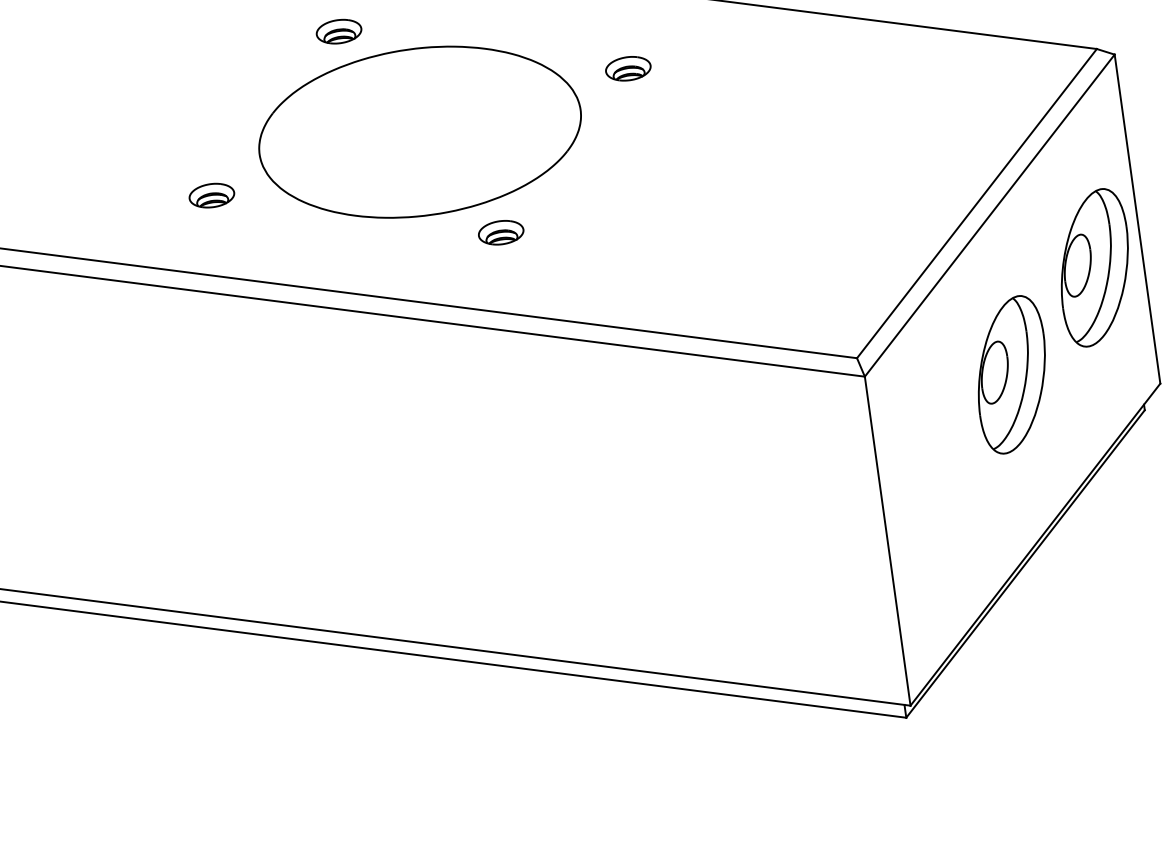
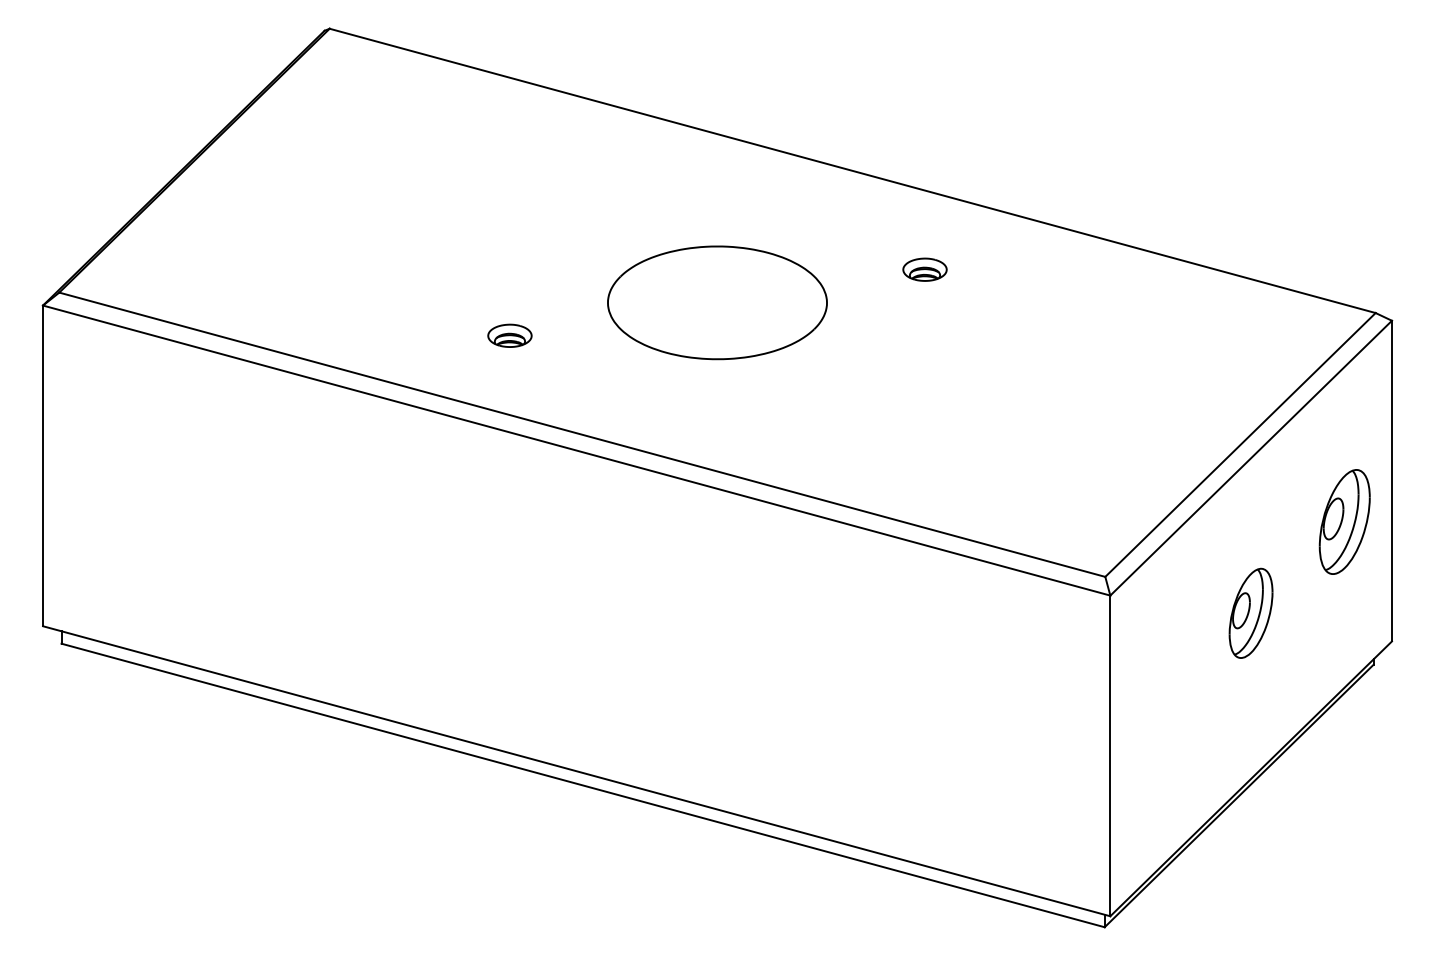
part: (338, 31) -> (652, 195), removed
part: (420, 131) -> (717, 302), size x0.7
part: (500, 232) -> (781, 409), removed
part: (1094, 267) -> (1344, 521), size x0.7
part: (1011, 375) -> (1250, 613), size x0.6

